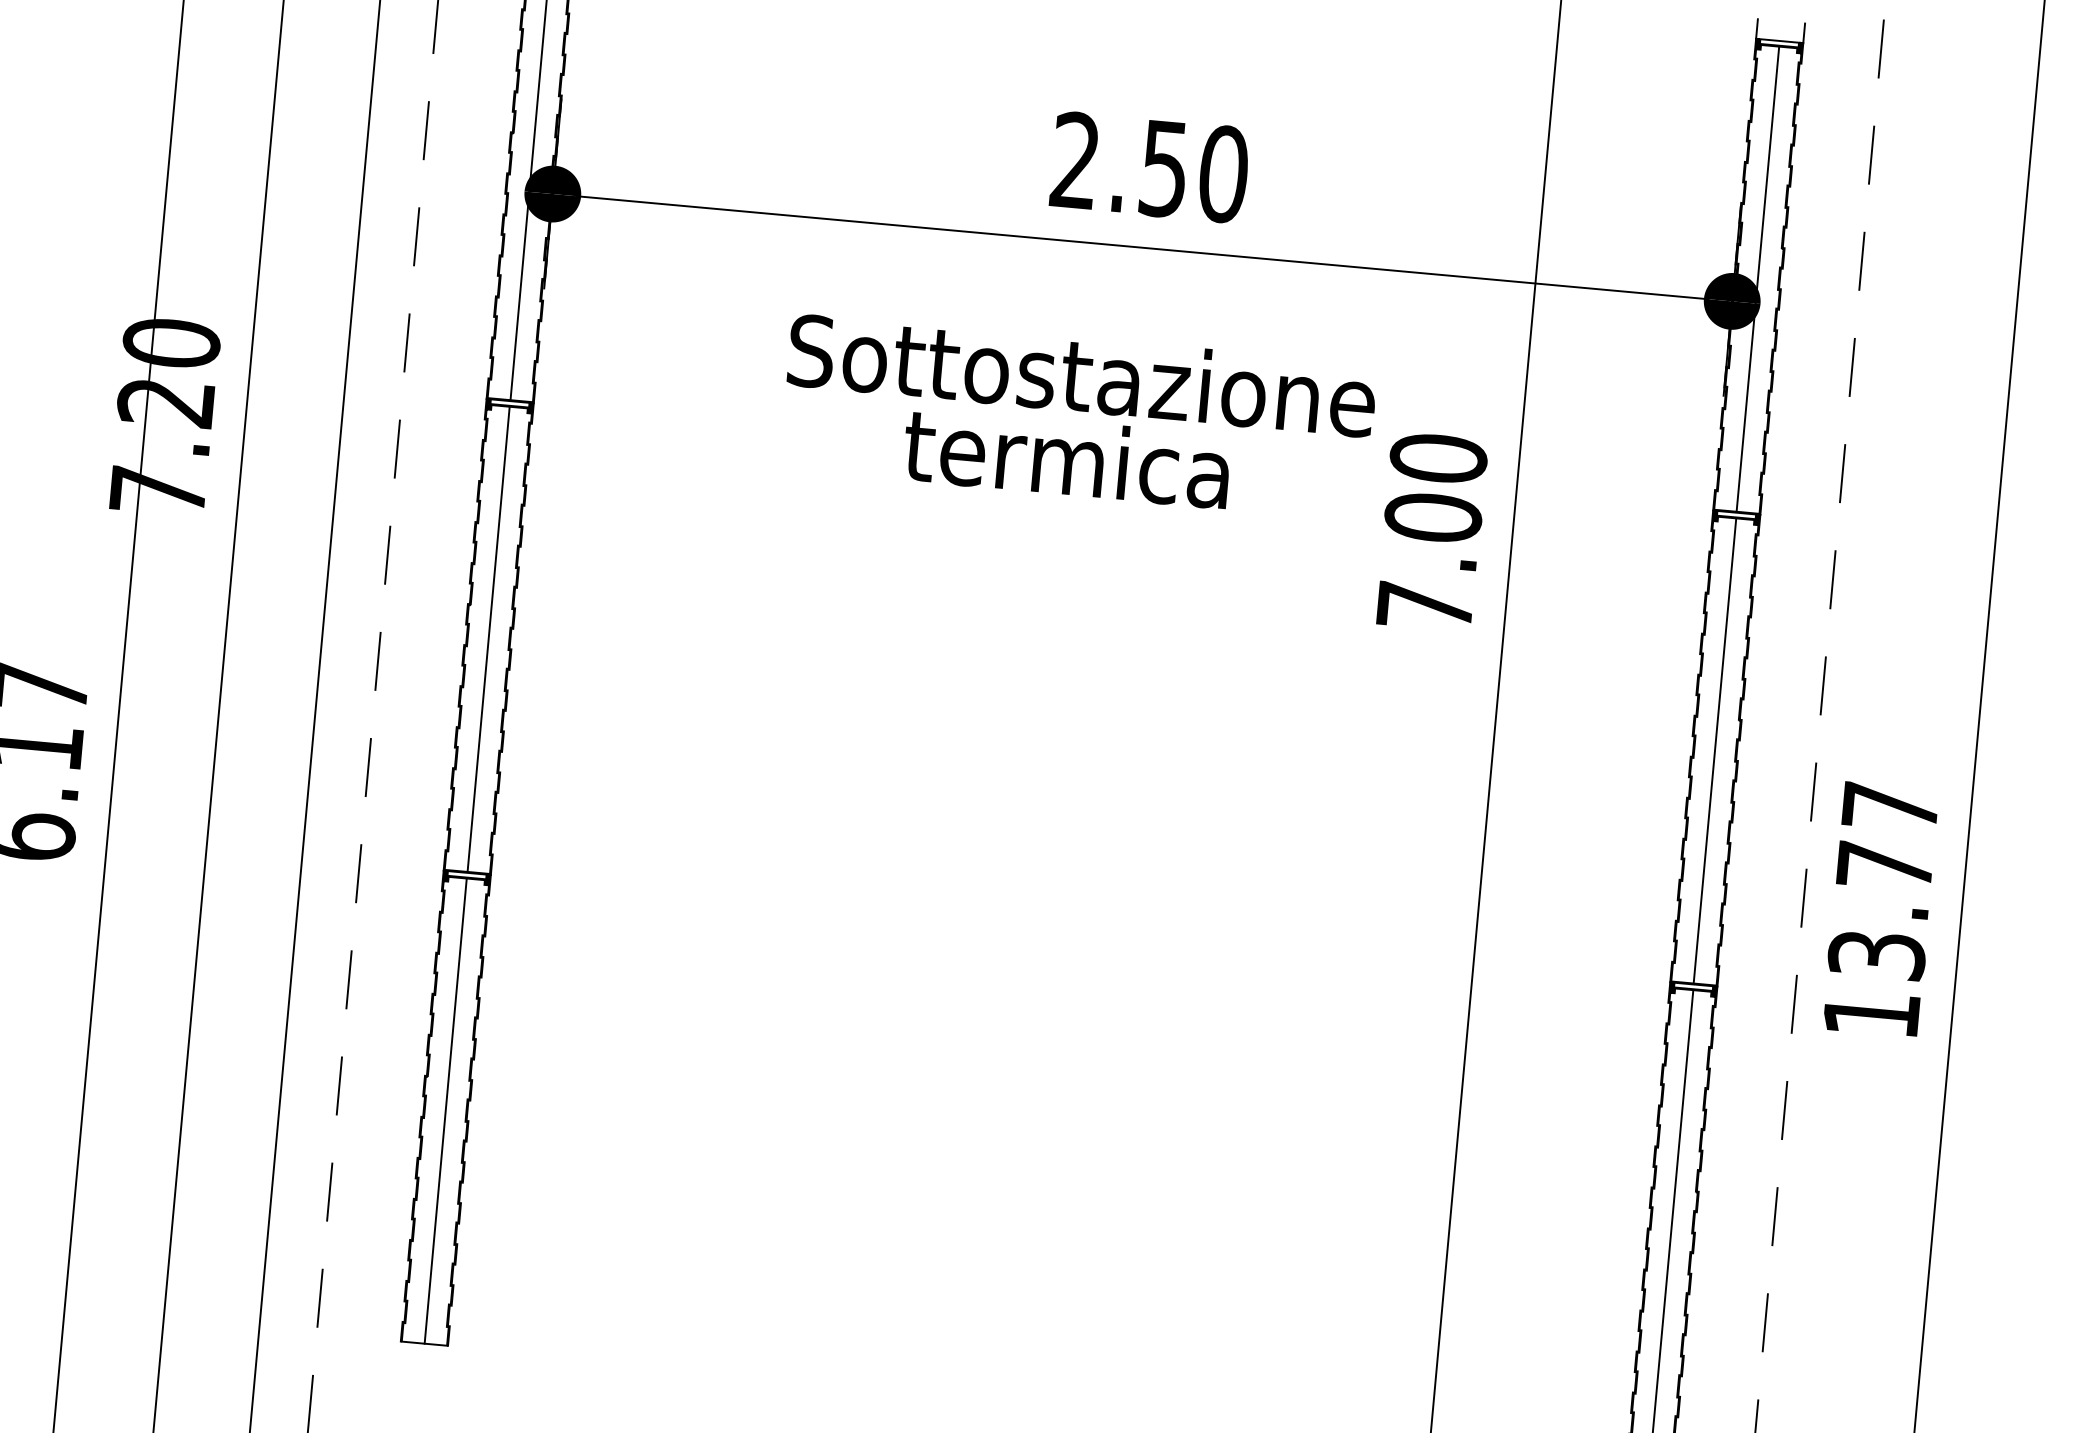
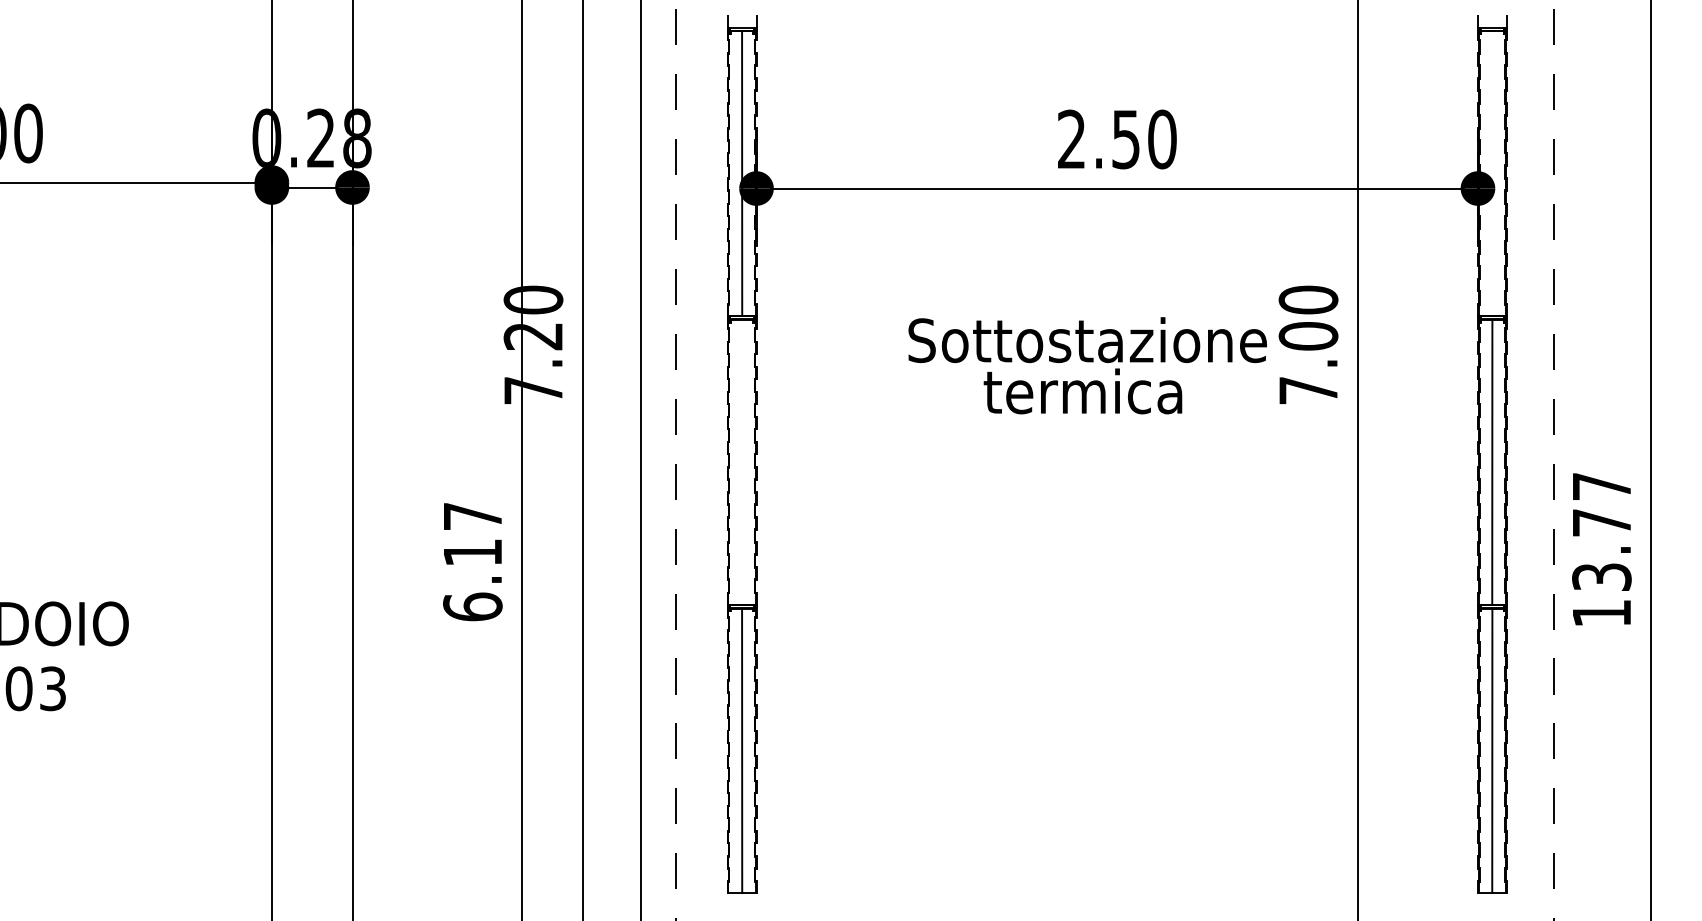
line: (1758, 278) -> (1492, 173), removed
text: (1078, 416) -> (1087, 365), moved
line: (489, 638) -> (742, 461), removed

